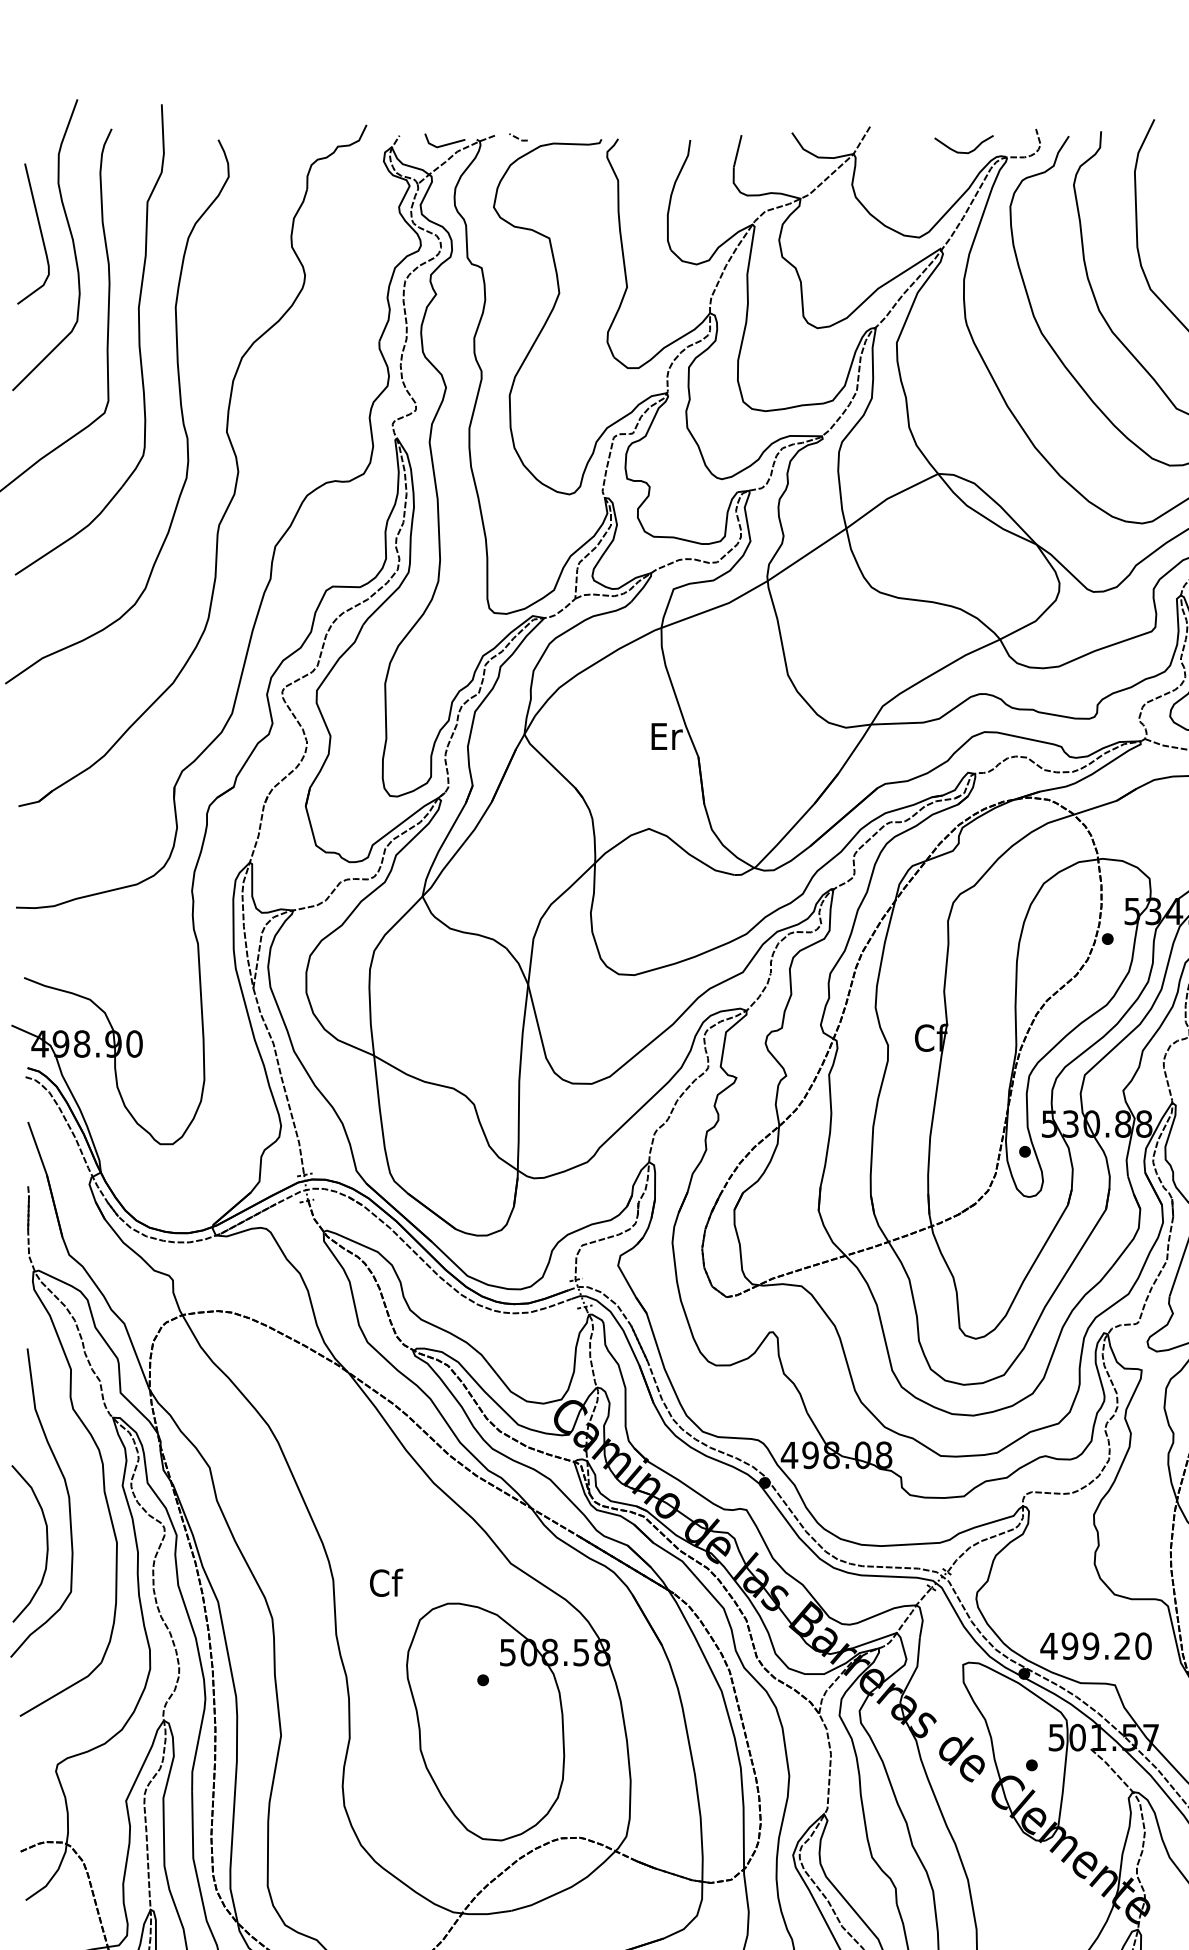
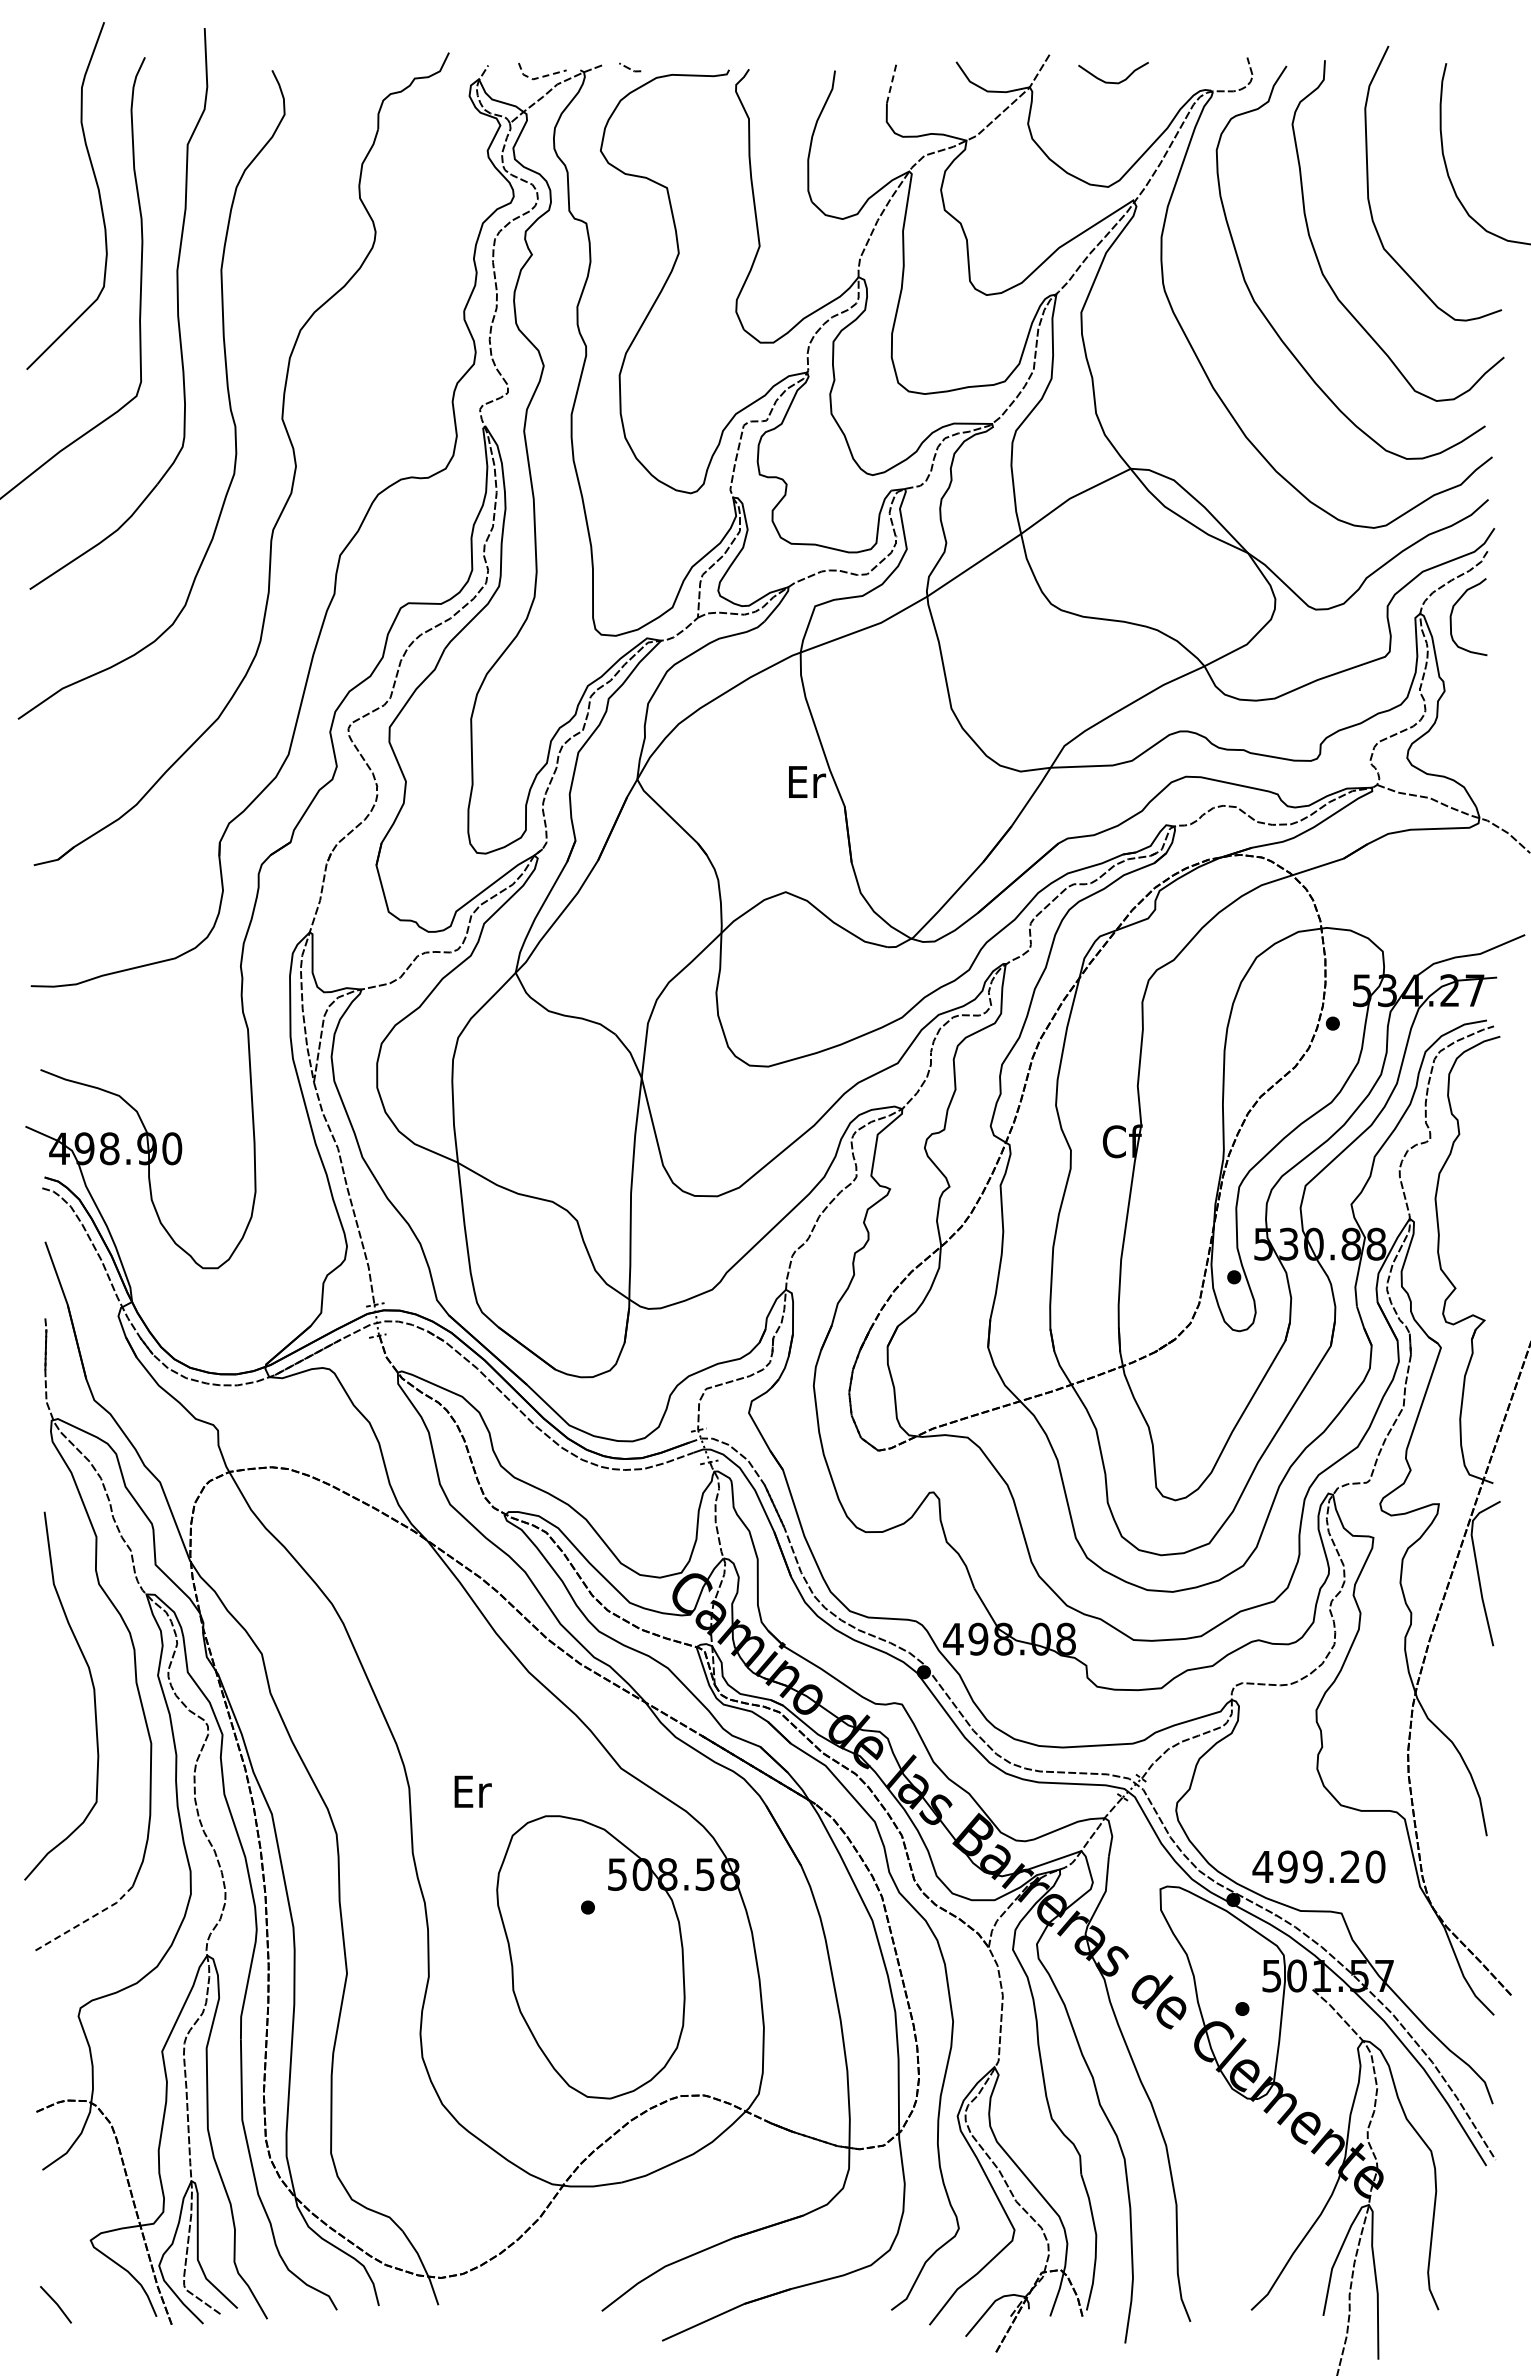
line: (440, 146) -> (537, 78), solid -> dashed
line: (737, 151) -> (891, 84), solid -> dashed
curve: (960, 151) -> (1109, 81), moved
curve: (40, 231) -> (59, 179), removed
curve: (46, 1543) -> (67, 1744), removed
text: (386, 1582) -> (472, 1791), Cf -> Er
line: (62, 1691) -> (86, 1920), solid -> dashed

